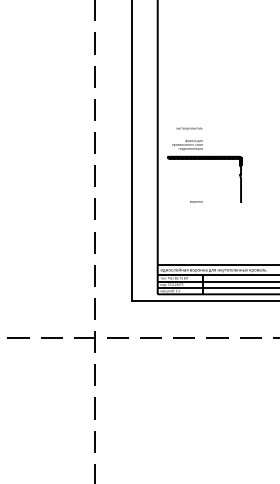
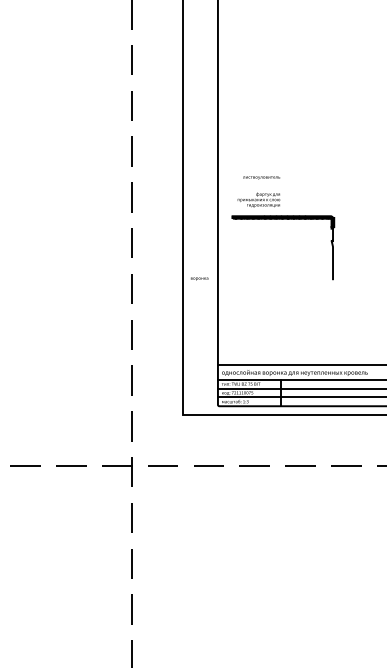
text: (196, 201) -> (199, 278), moved

